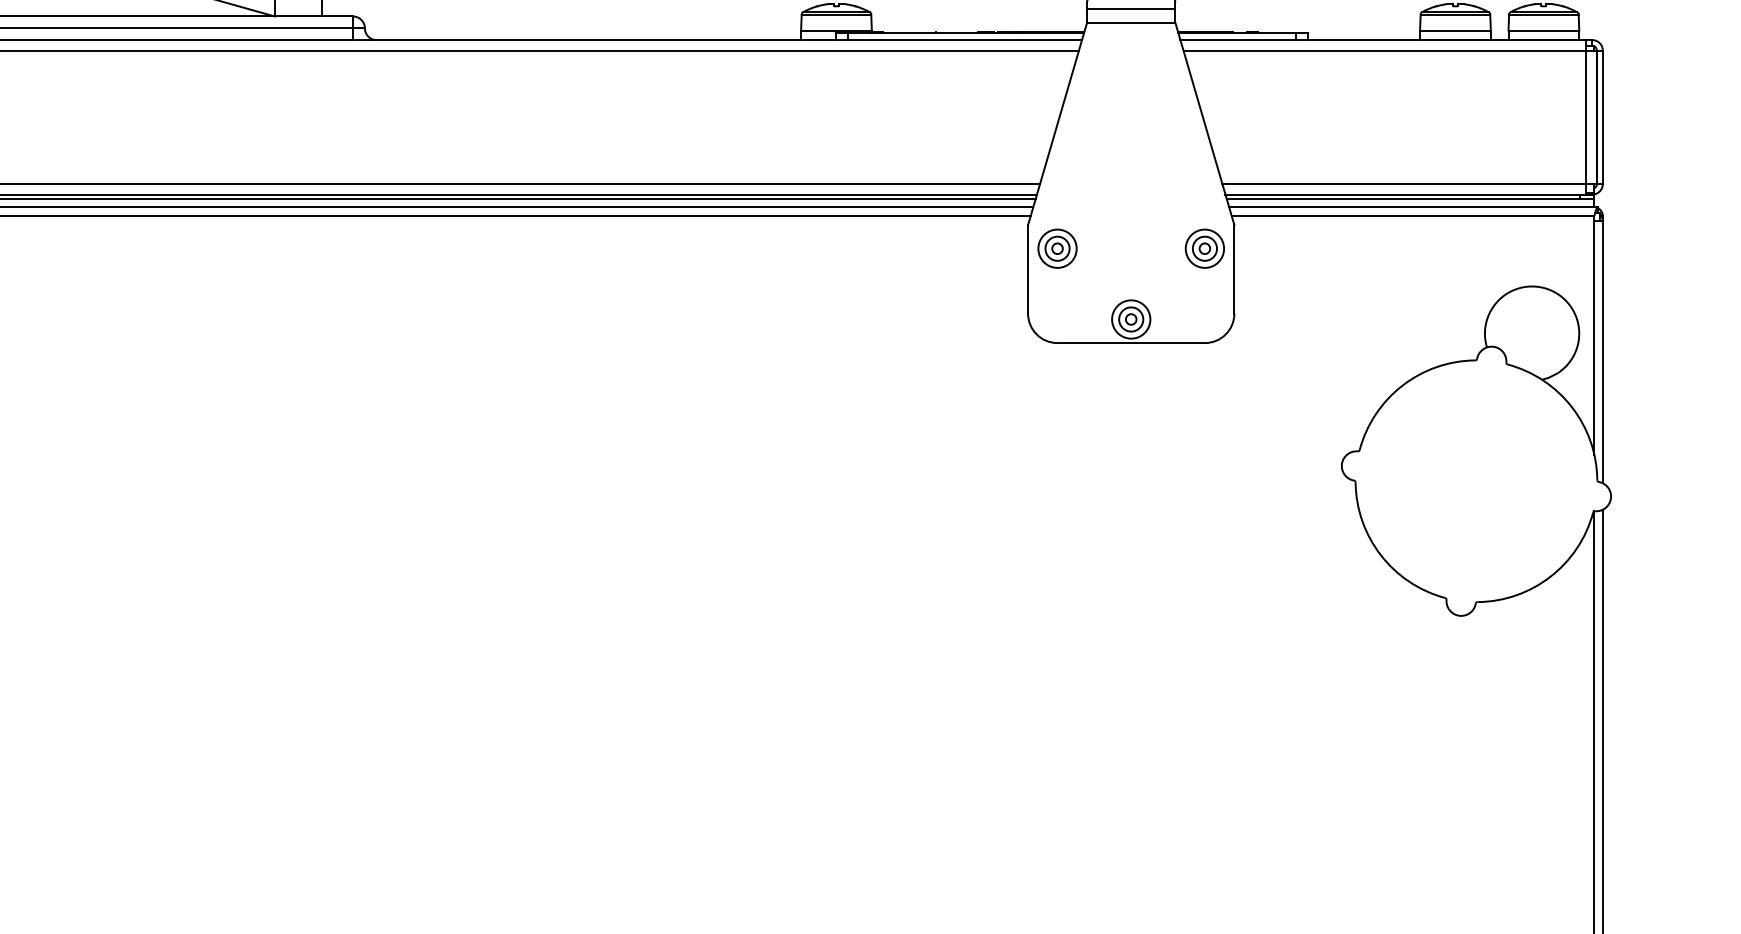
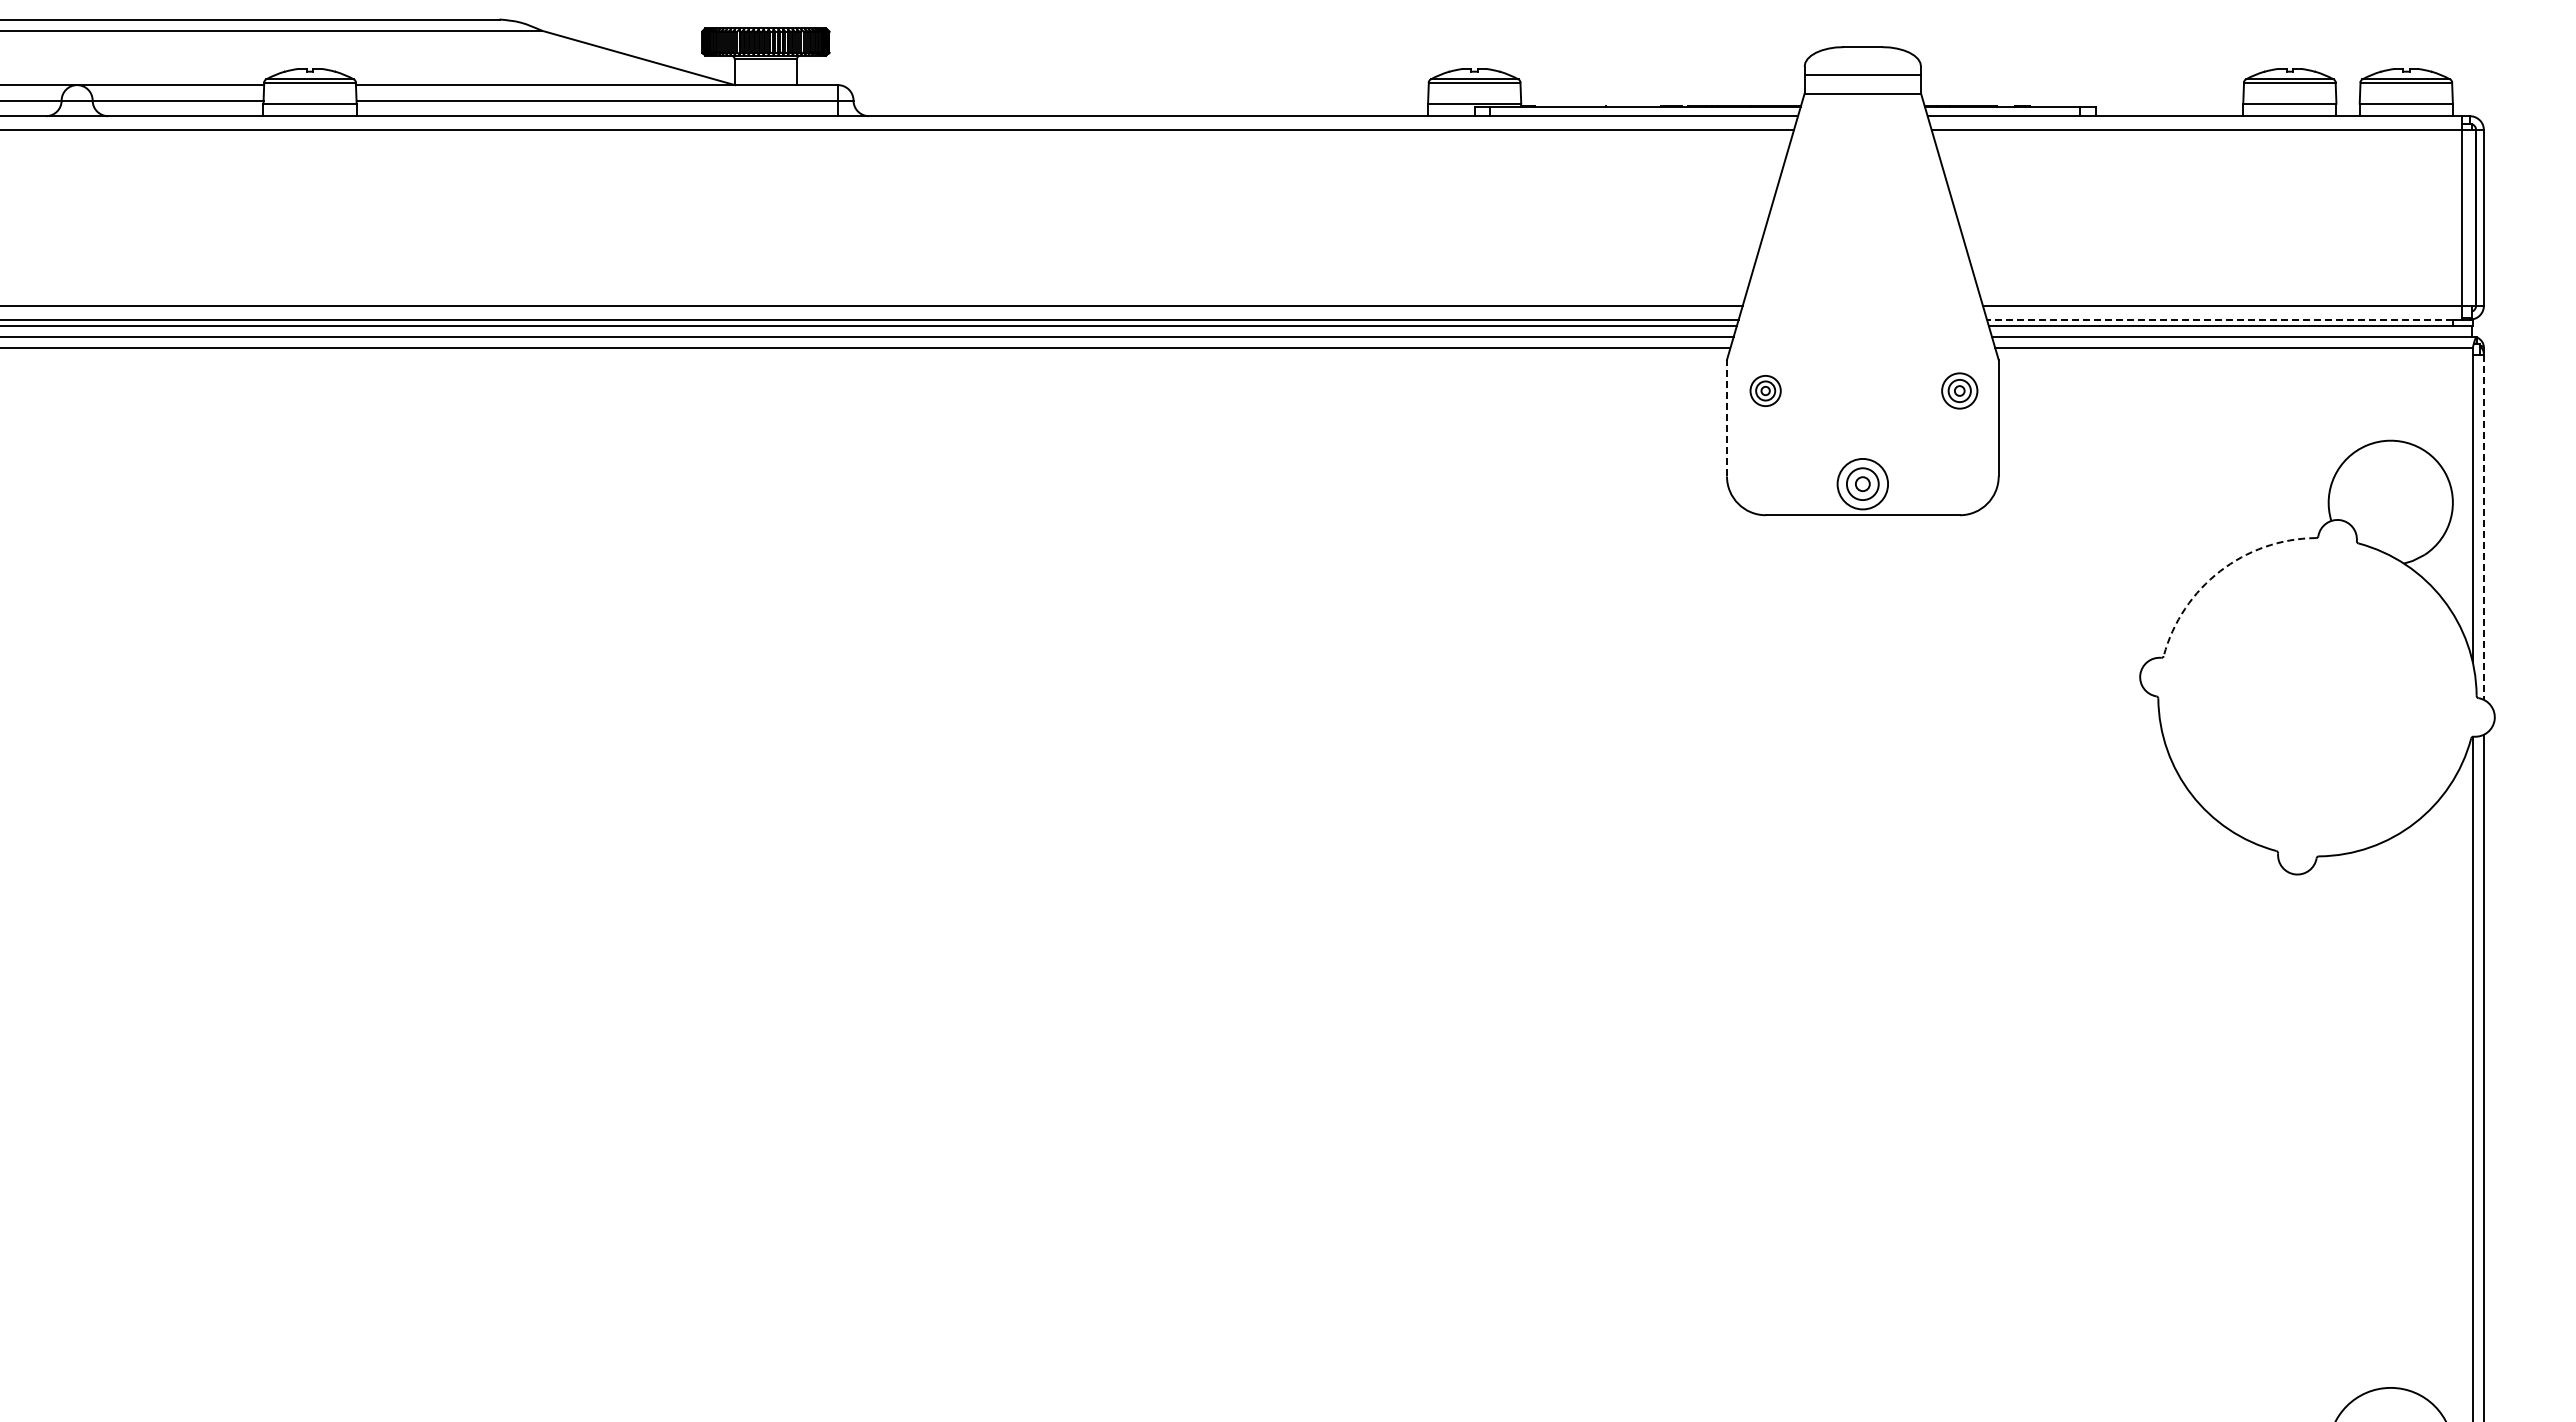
line: (1402, 194) -> (2219, 319), solid -> dashed
part: (1057, 248) -> (1765, 390), size x0.6
part: (1204, 248) -> (1959, 390), size x0.7
line: (1027, 268) -> (1726, 417), solid -> dashed
line: (1602, 352) -> (2483, 527), solid -> dashed
arc: (1402, 385) -> (2220, 571), solid -> dashed

